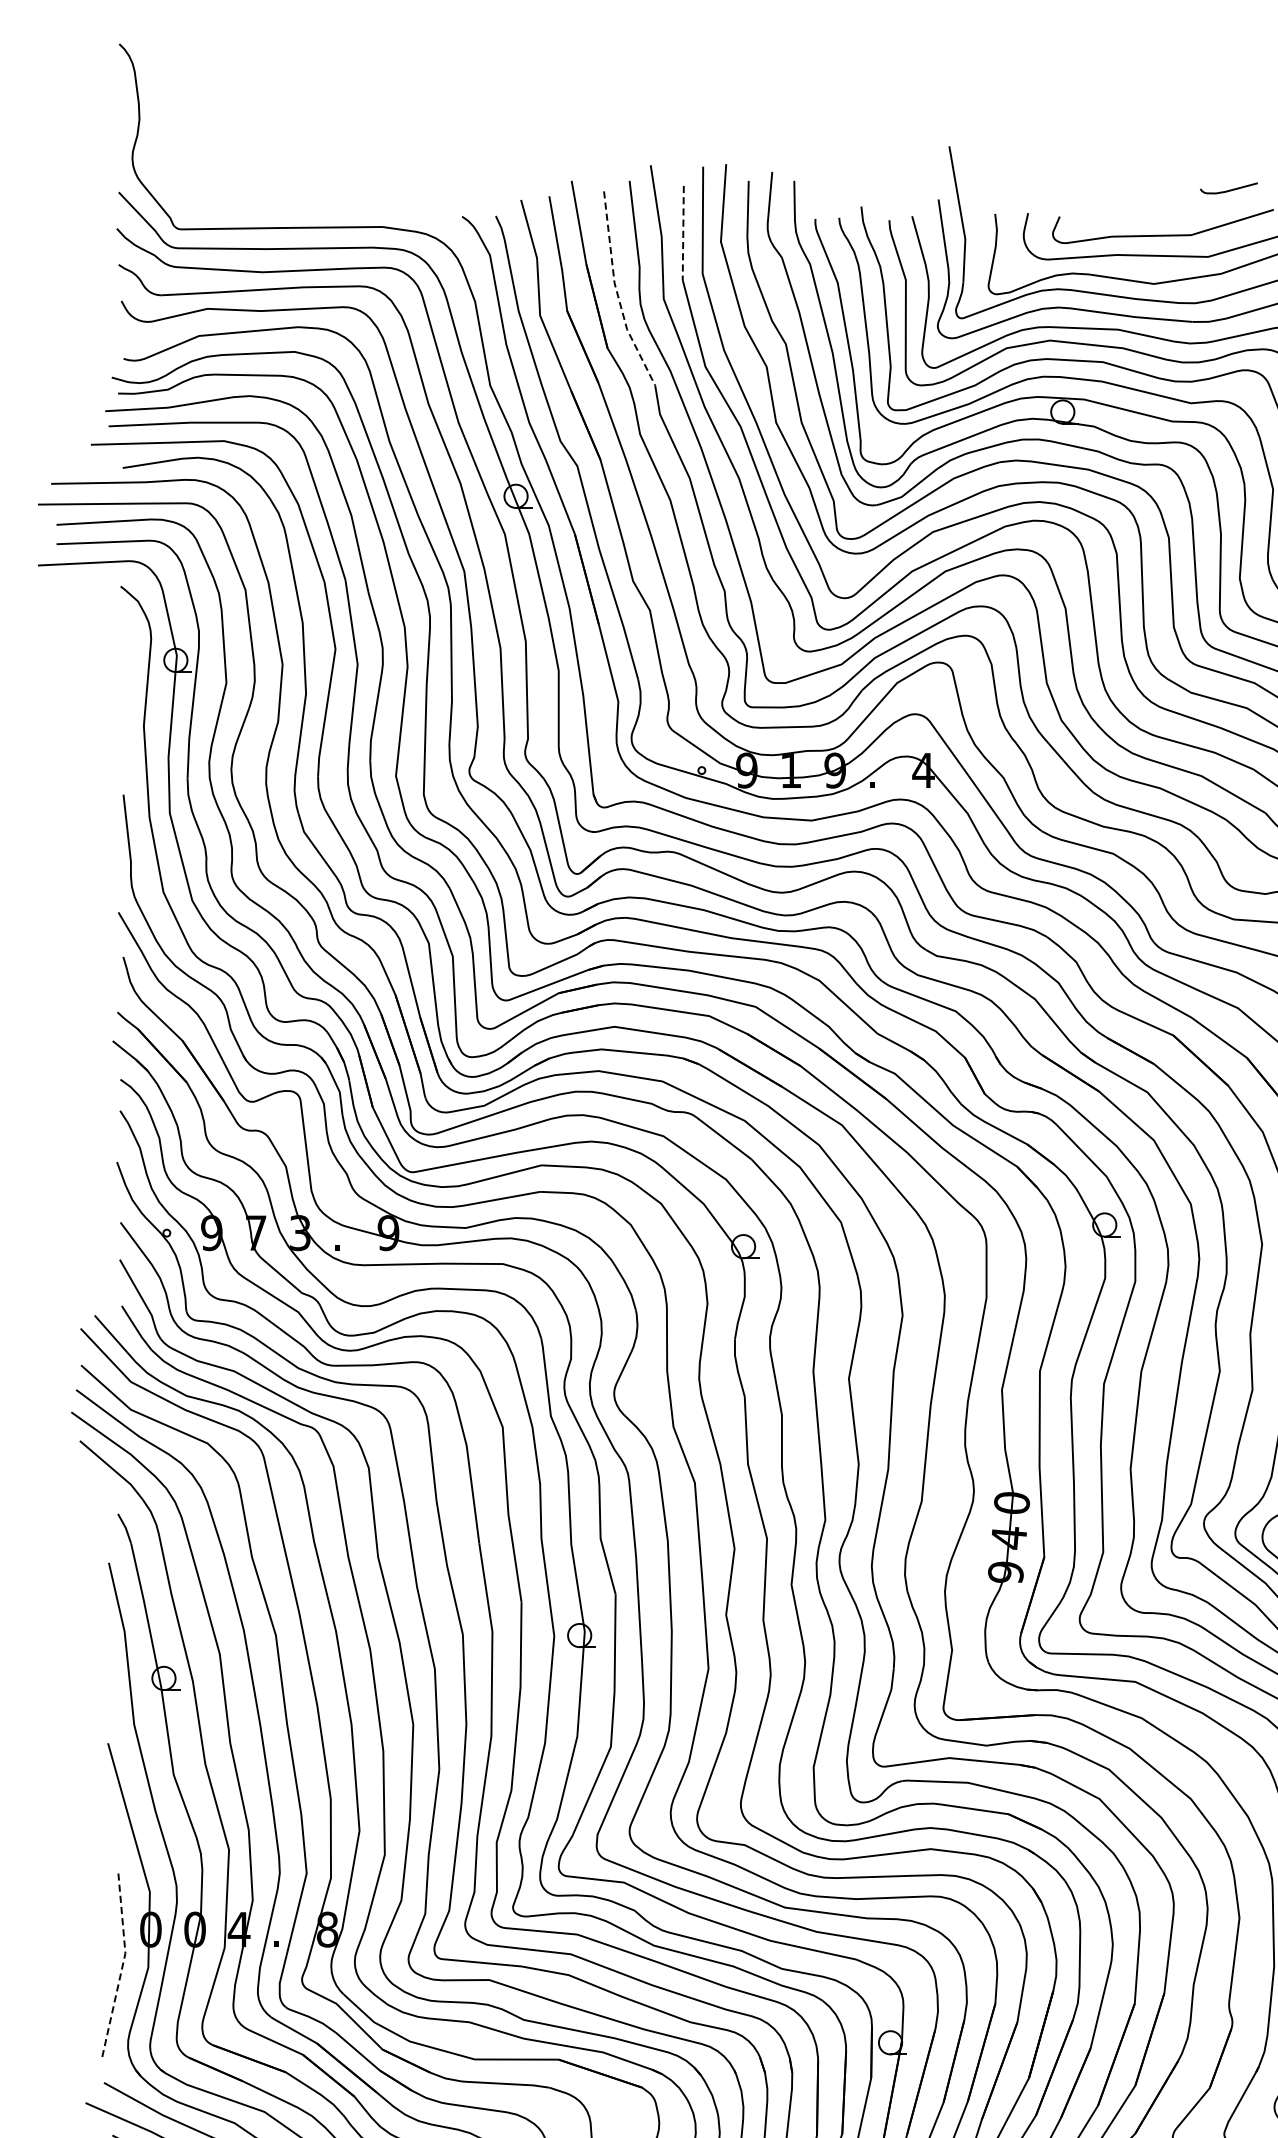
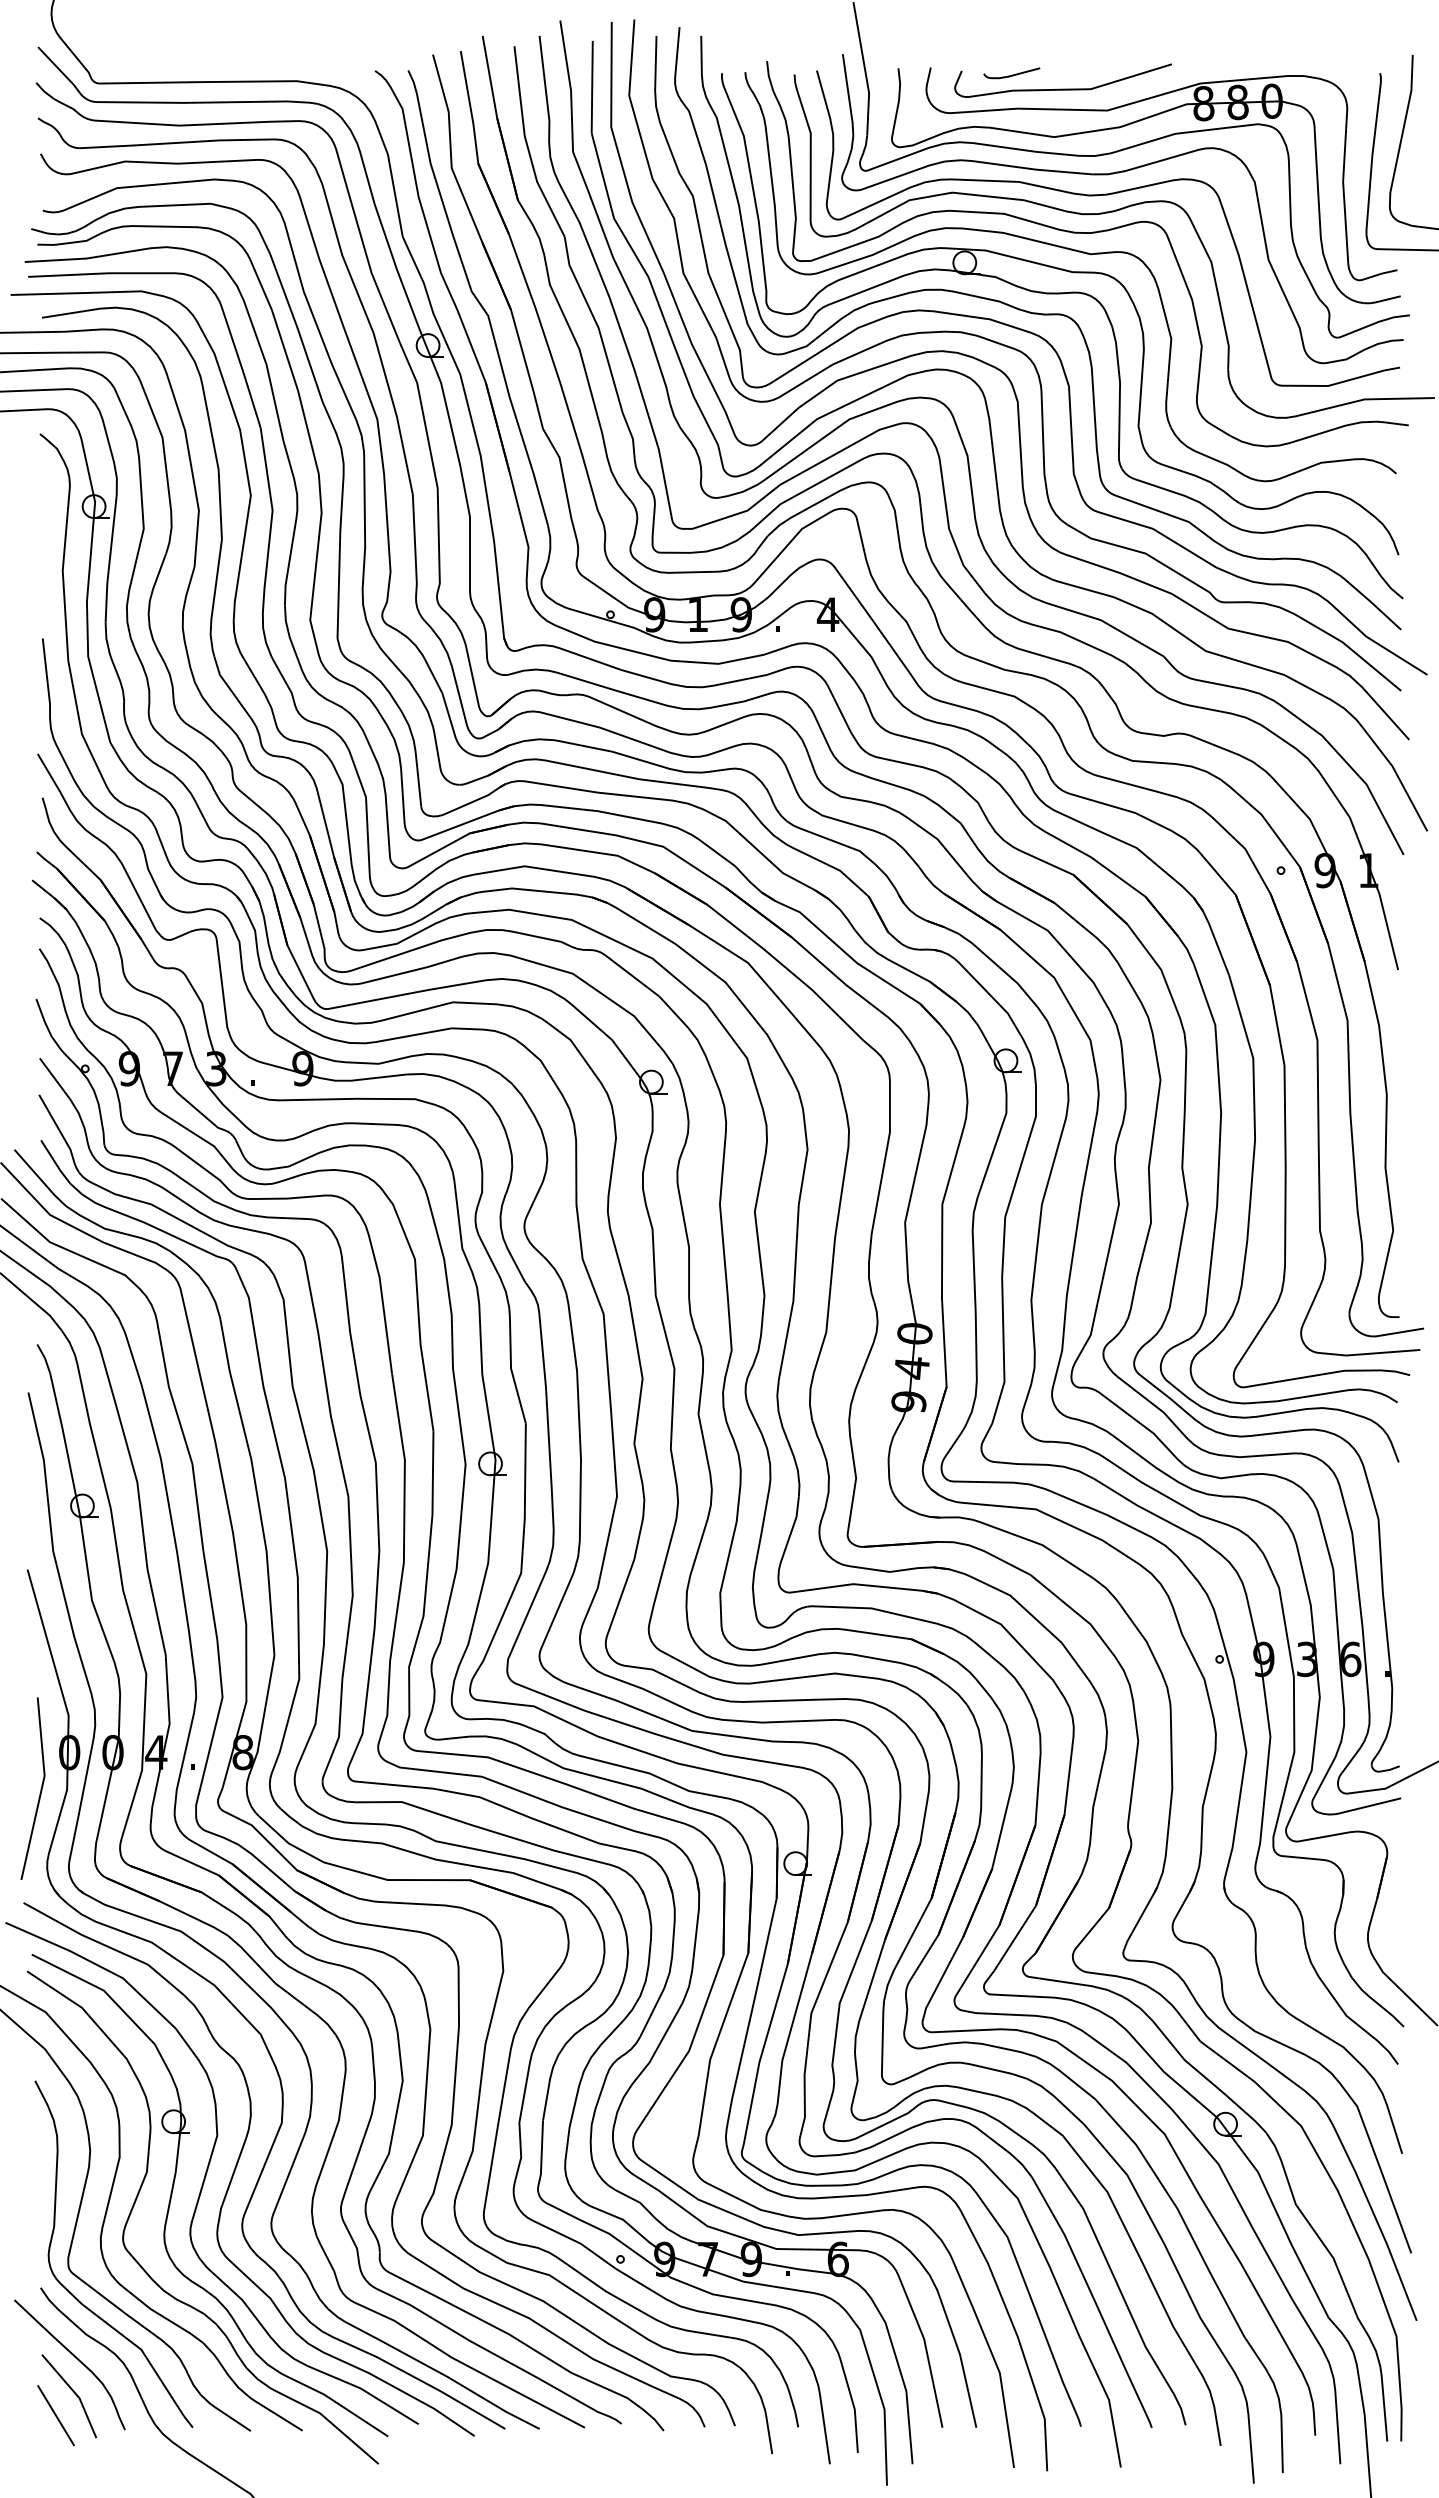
curve: (1228, 189) -> (1011, 74), moved
line: (683, 233) -> (592, 87), dashed -> solid
line: (617, 292) -> (527, 145), dashed -> solid
line: (122, 1967) -> (41, 1789), dashed -> solid

